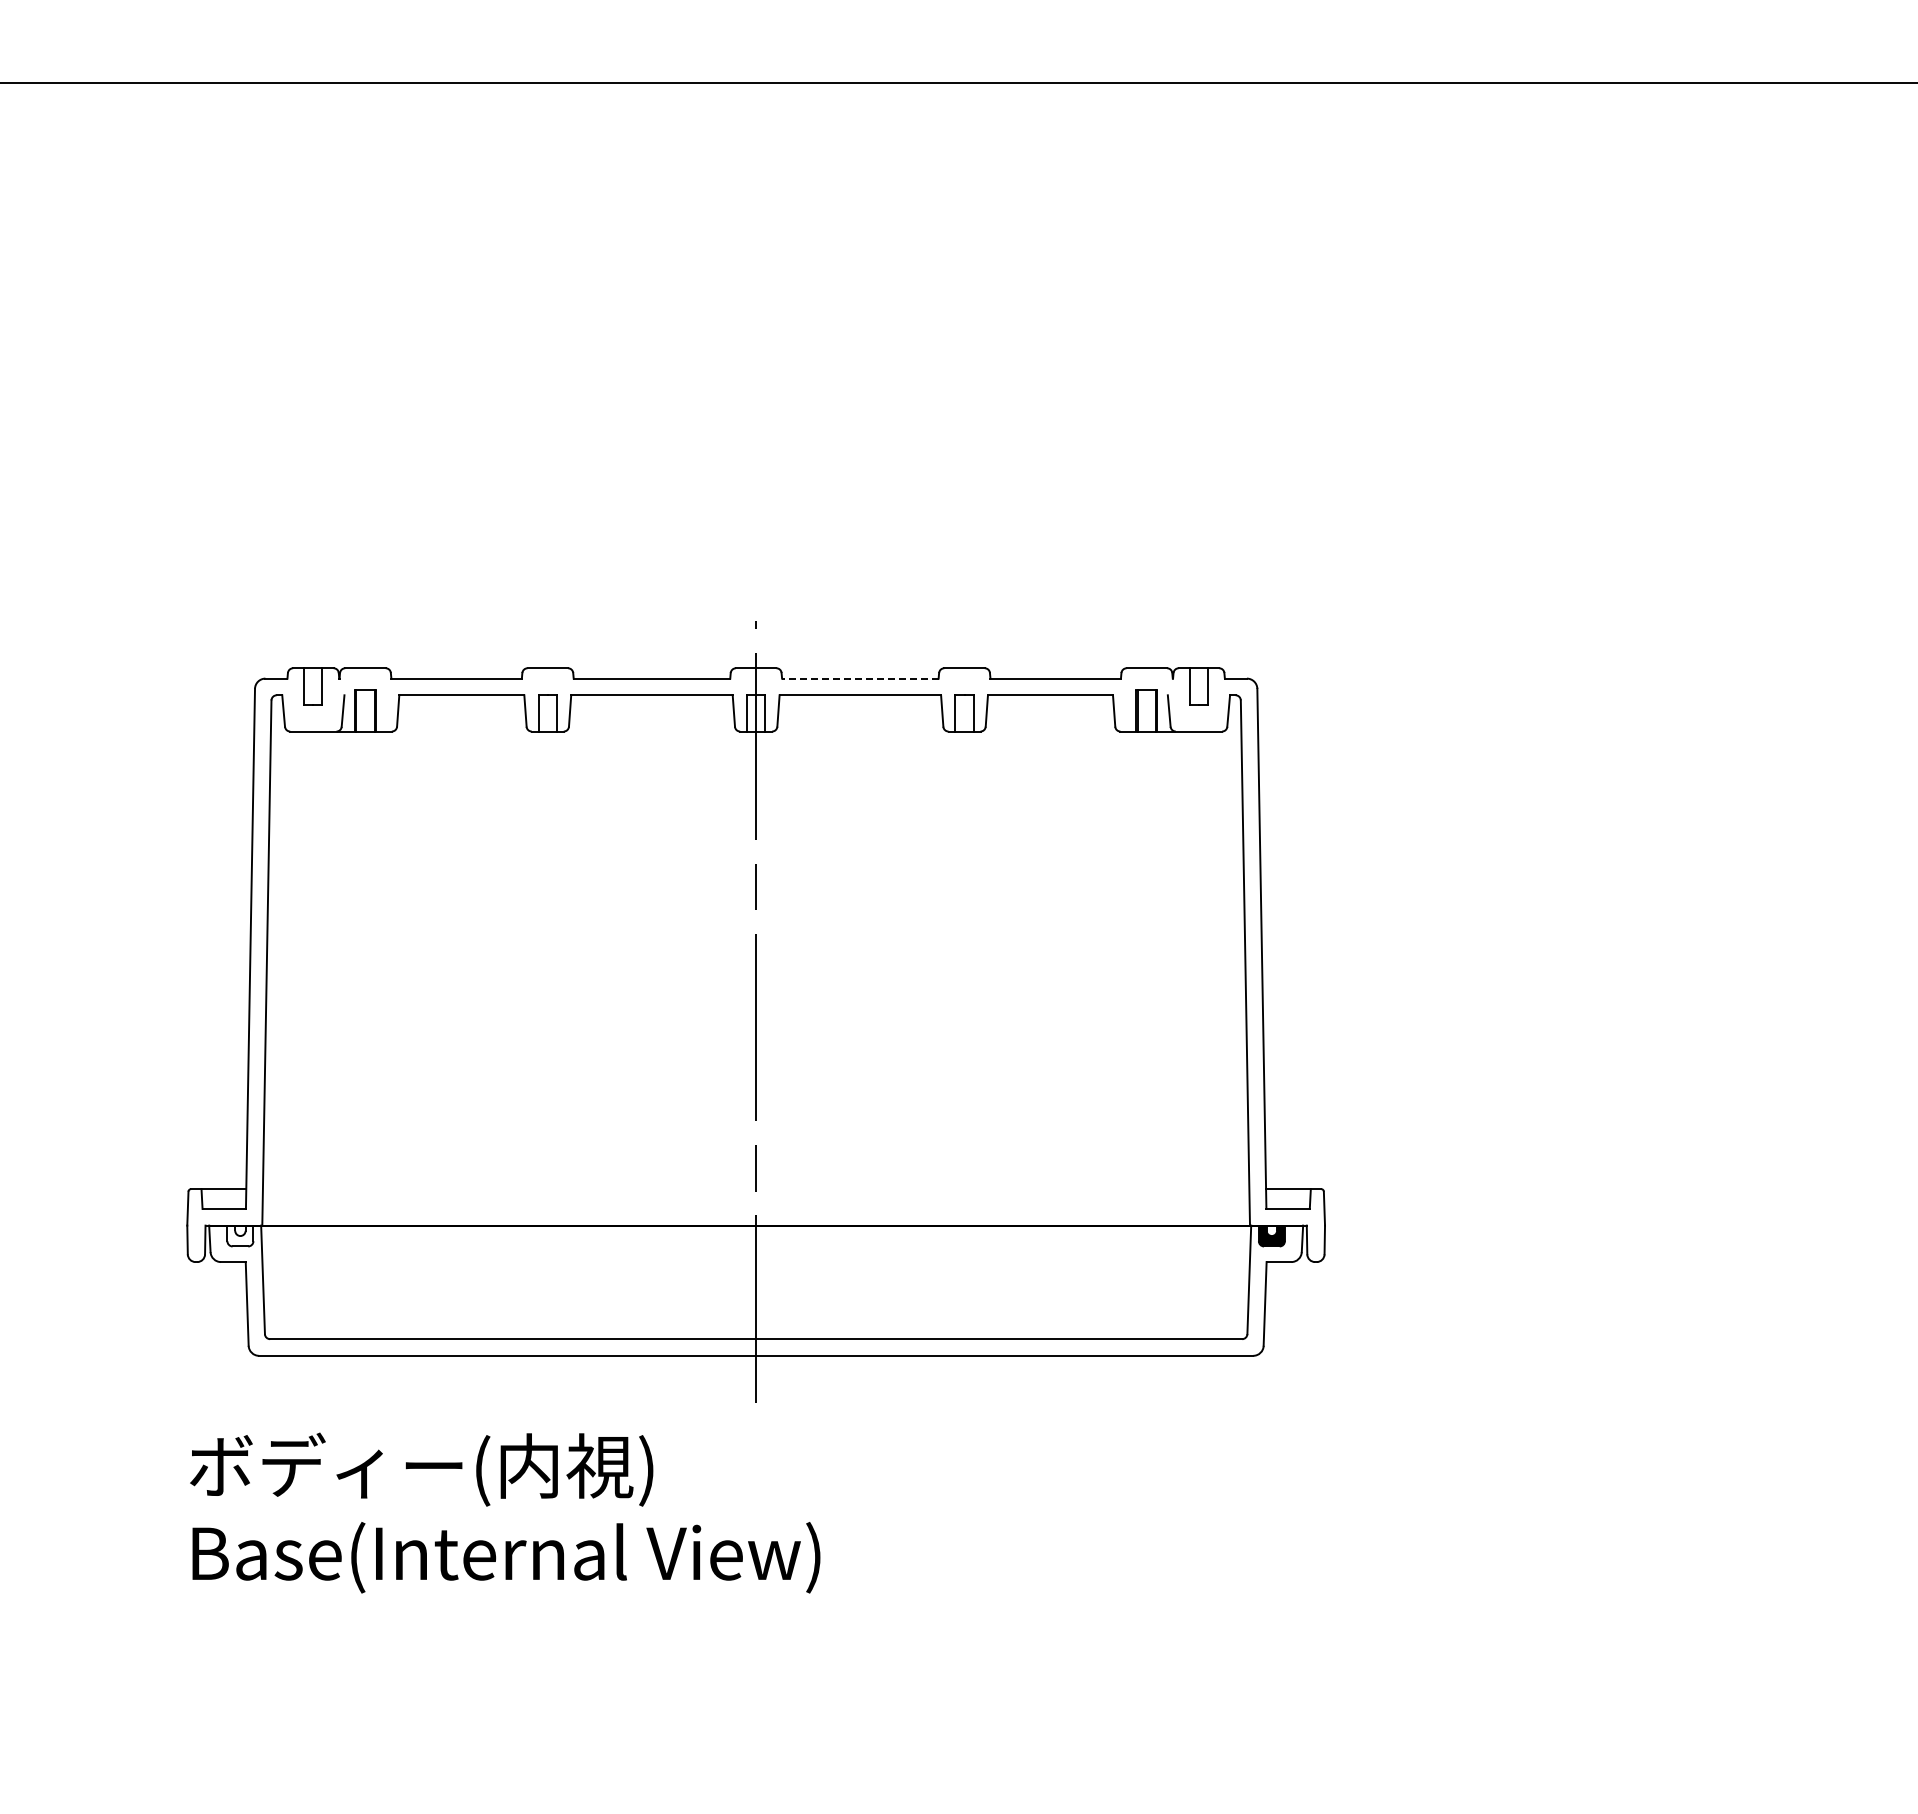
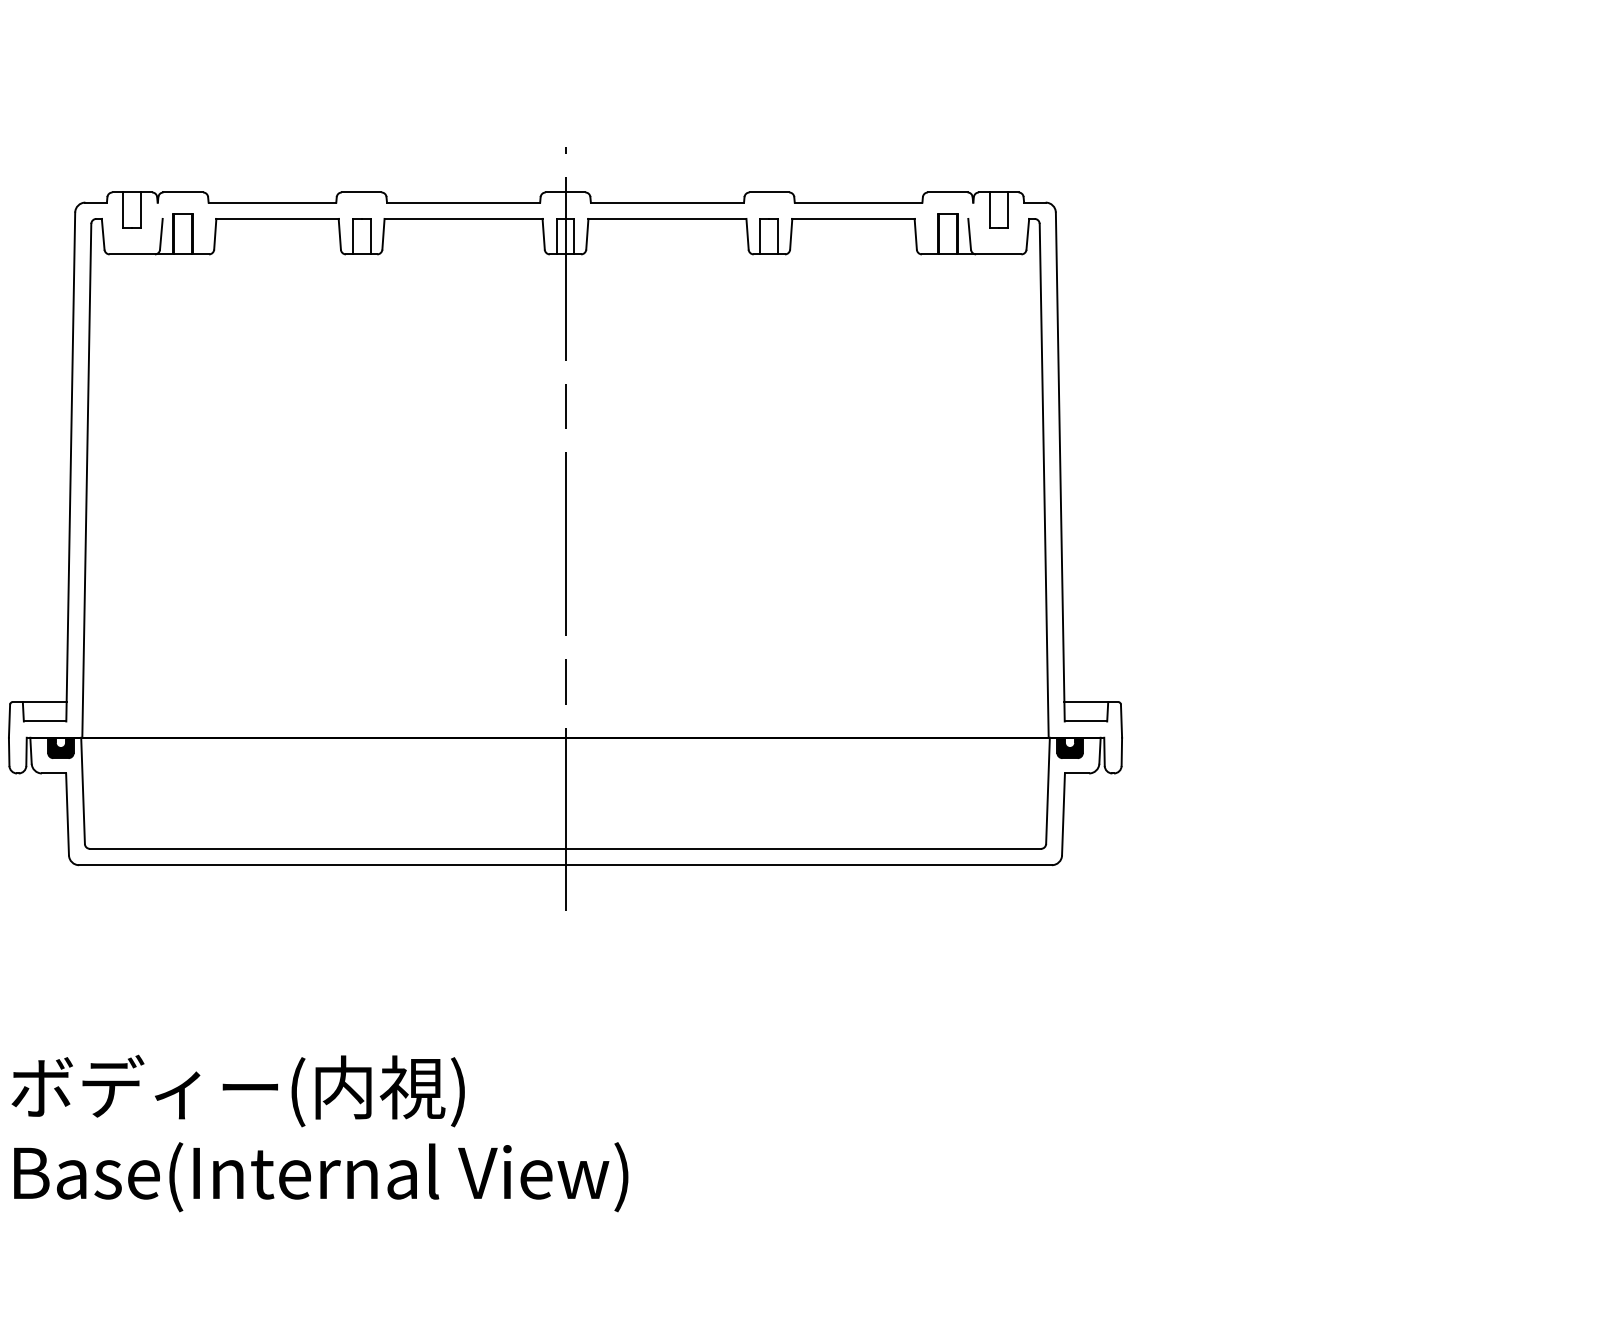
line: (859, 678) -> (666, 202), dashed -> solid
fill: (240, 1235) -> (60, 747), added
text: (505, 1512) -> (320, 1132), moved

